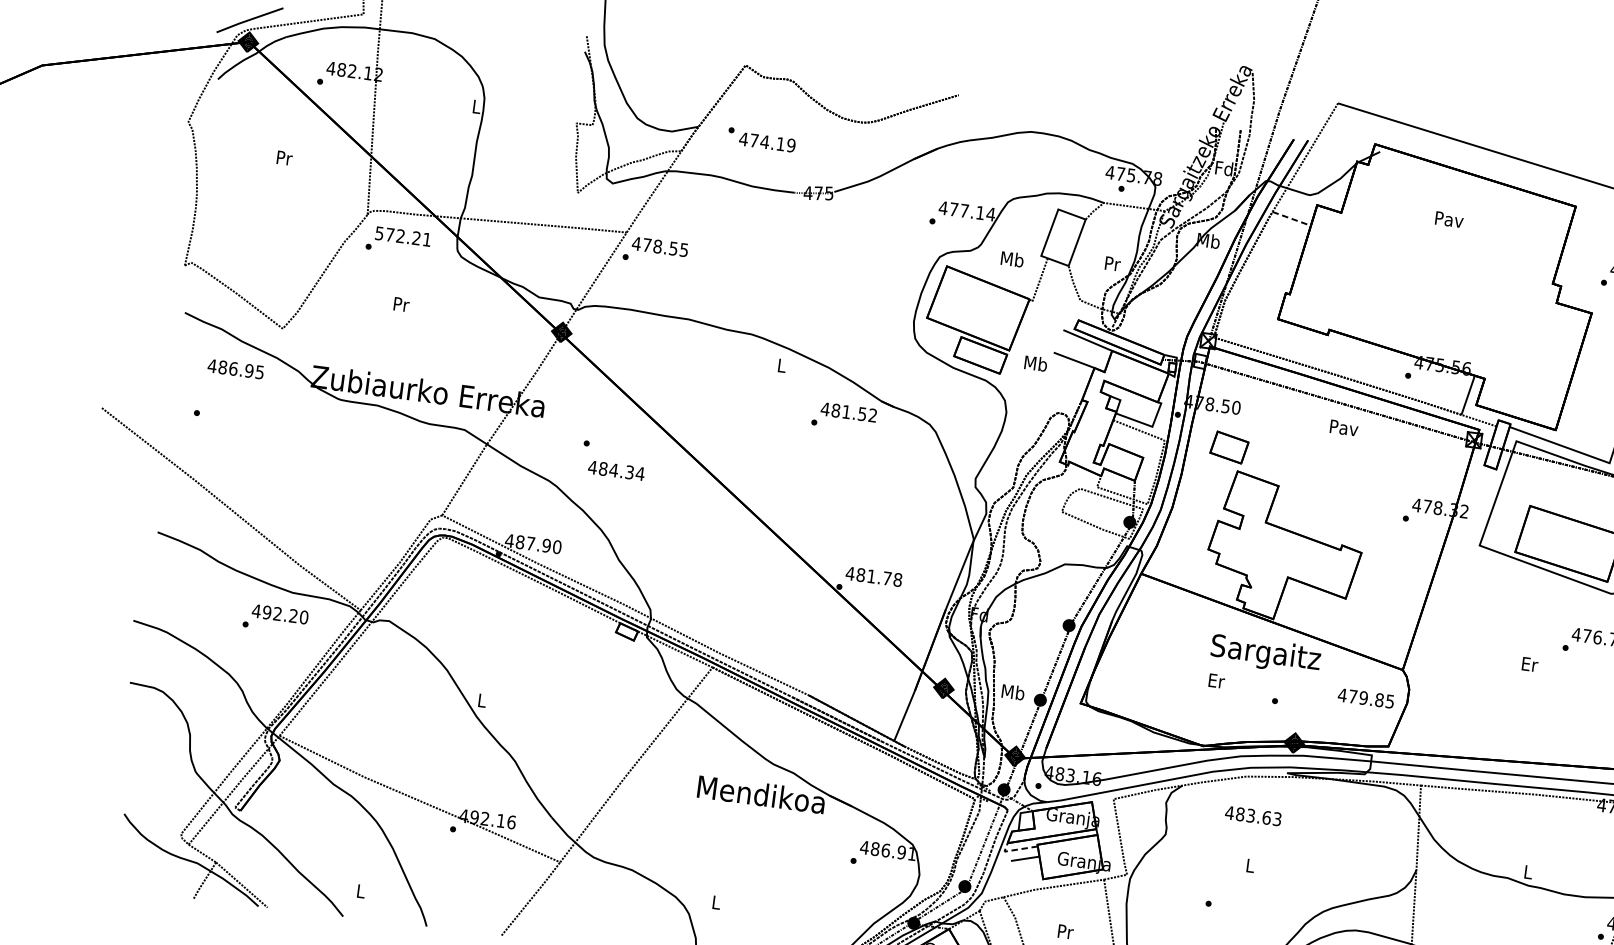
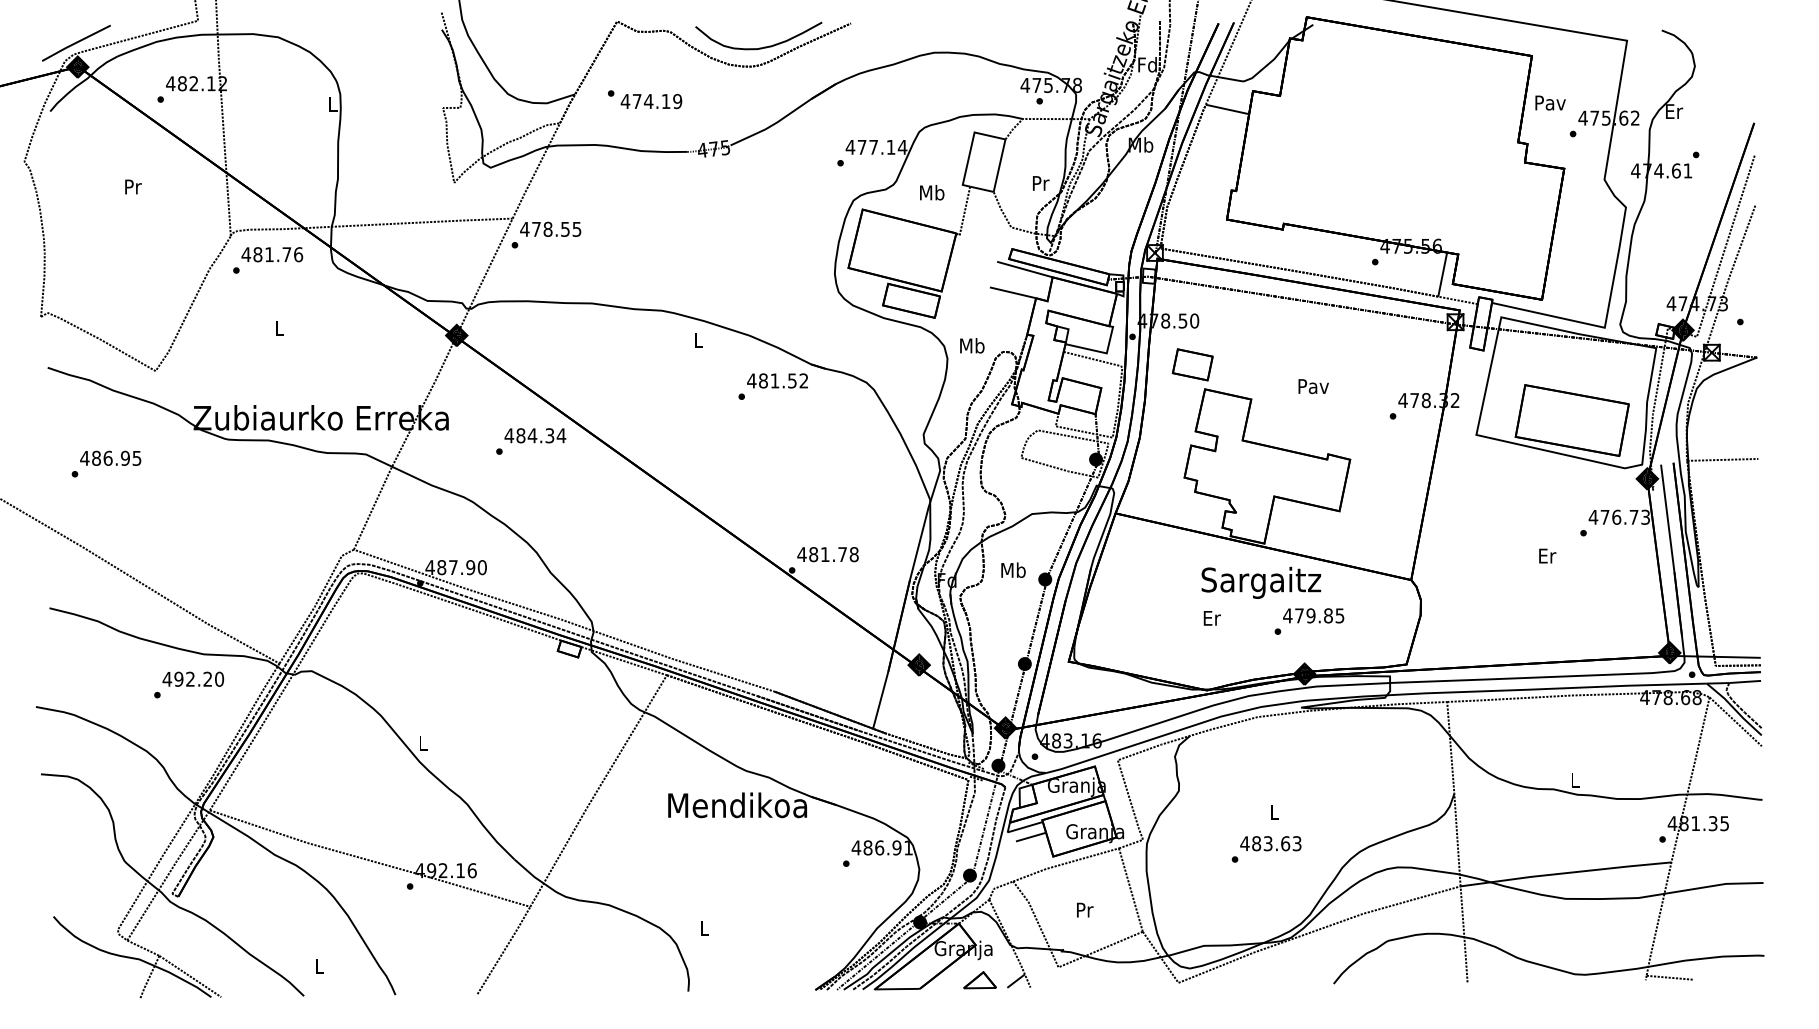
curve: (872, 106) -> (759, 47), added
line: (1291, 218) -> (1227, 109), dashed -> solid
text: (1449, 219) -> (1550, 102), moved
text: (403, 236) -> (272, 254), 572.21 -> 481.76
text: (401, 303) -> (280, 327), Pr -> L
text: (1036, 363) -> (972, 345), moved
text: (235, 368) -> (110, 457), moved
text: (1344, 428) -> (1313, 386), moved
text: (616, 470) -> (535, 435), moved
text: (1013, 691) -> (1013, 569), moved
text: (1365, 698) -> (1313, 615), moved
text: (1253, 815) -> (1270, 843), moved
line: (1016, 849) -> (1020, 828), dashed -> solid

